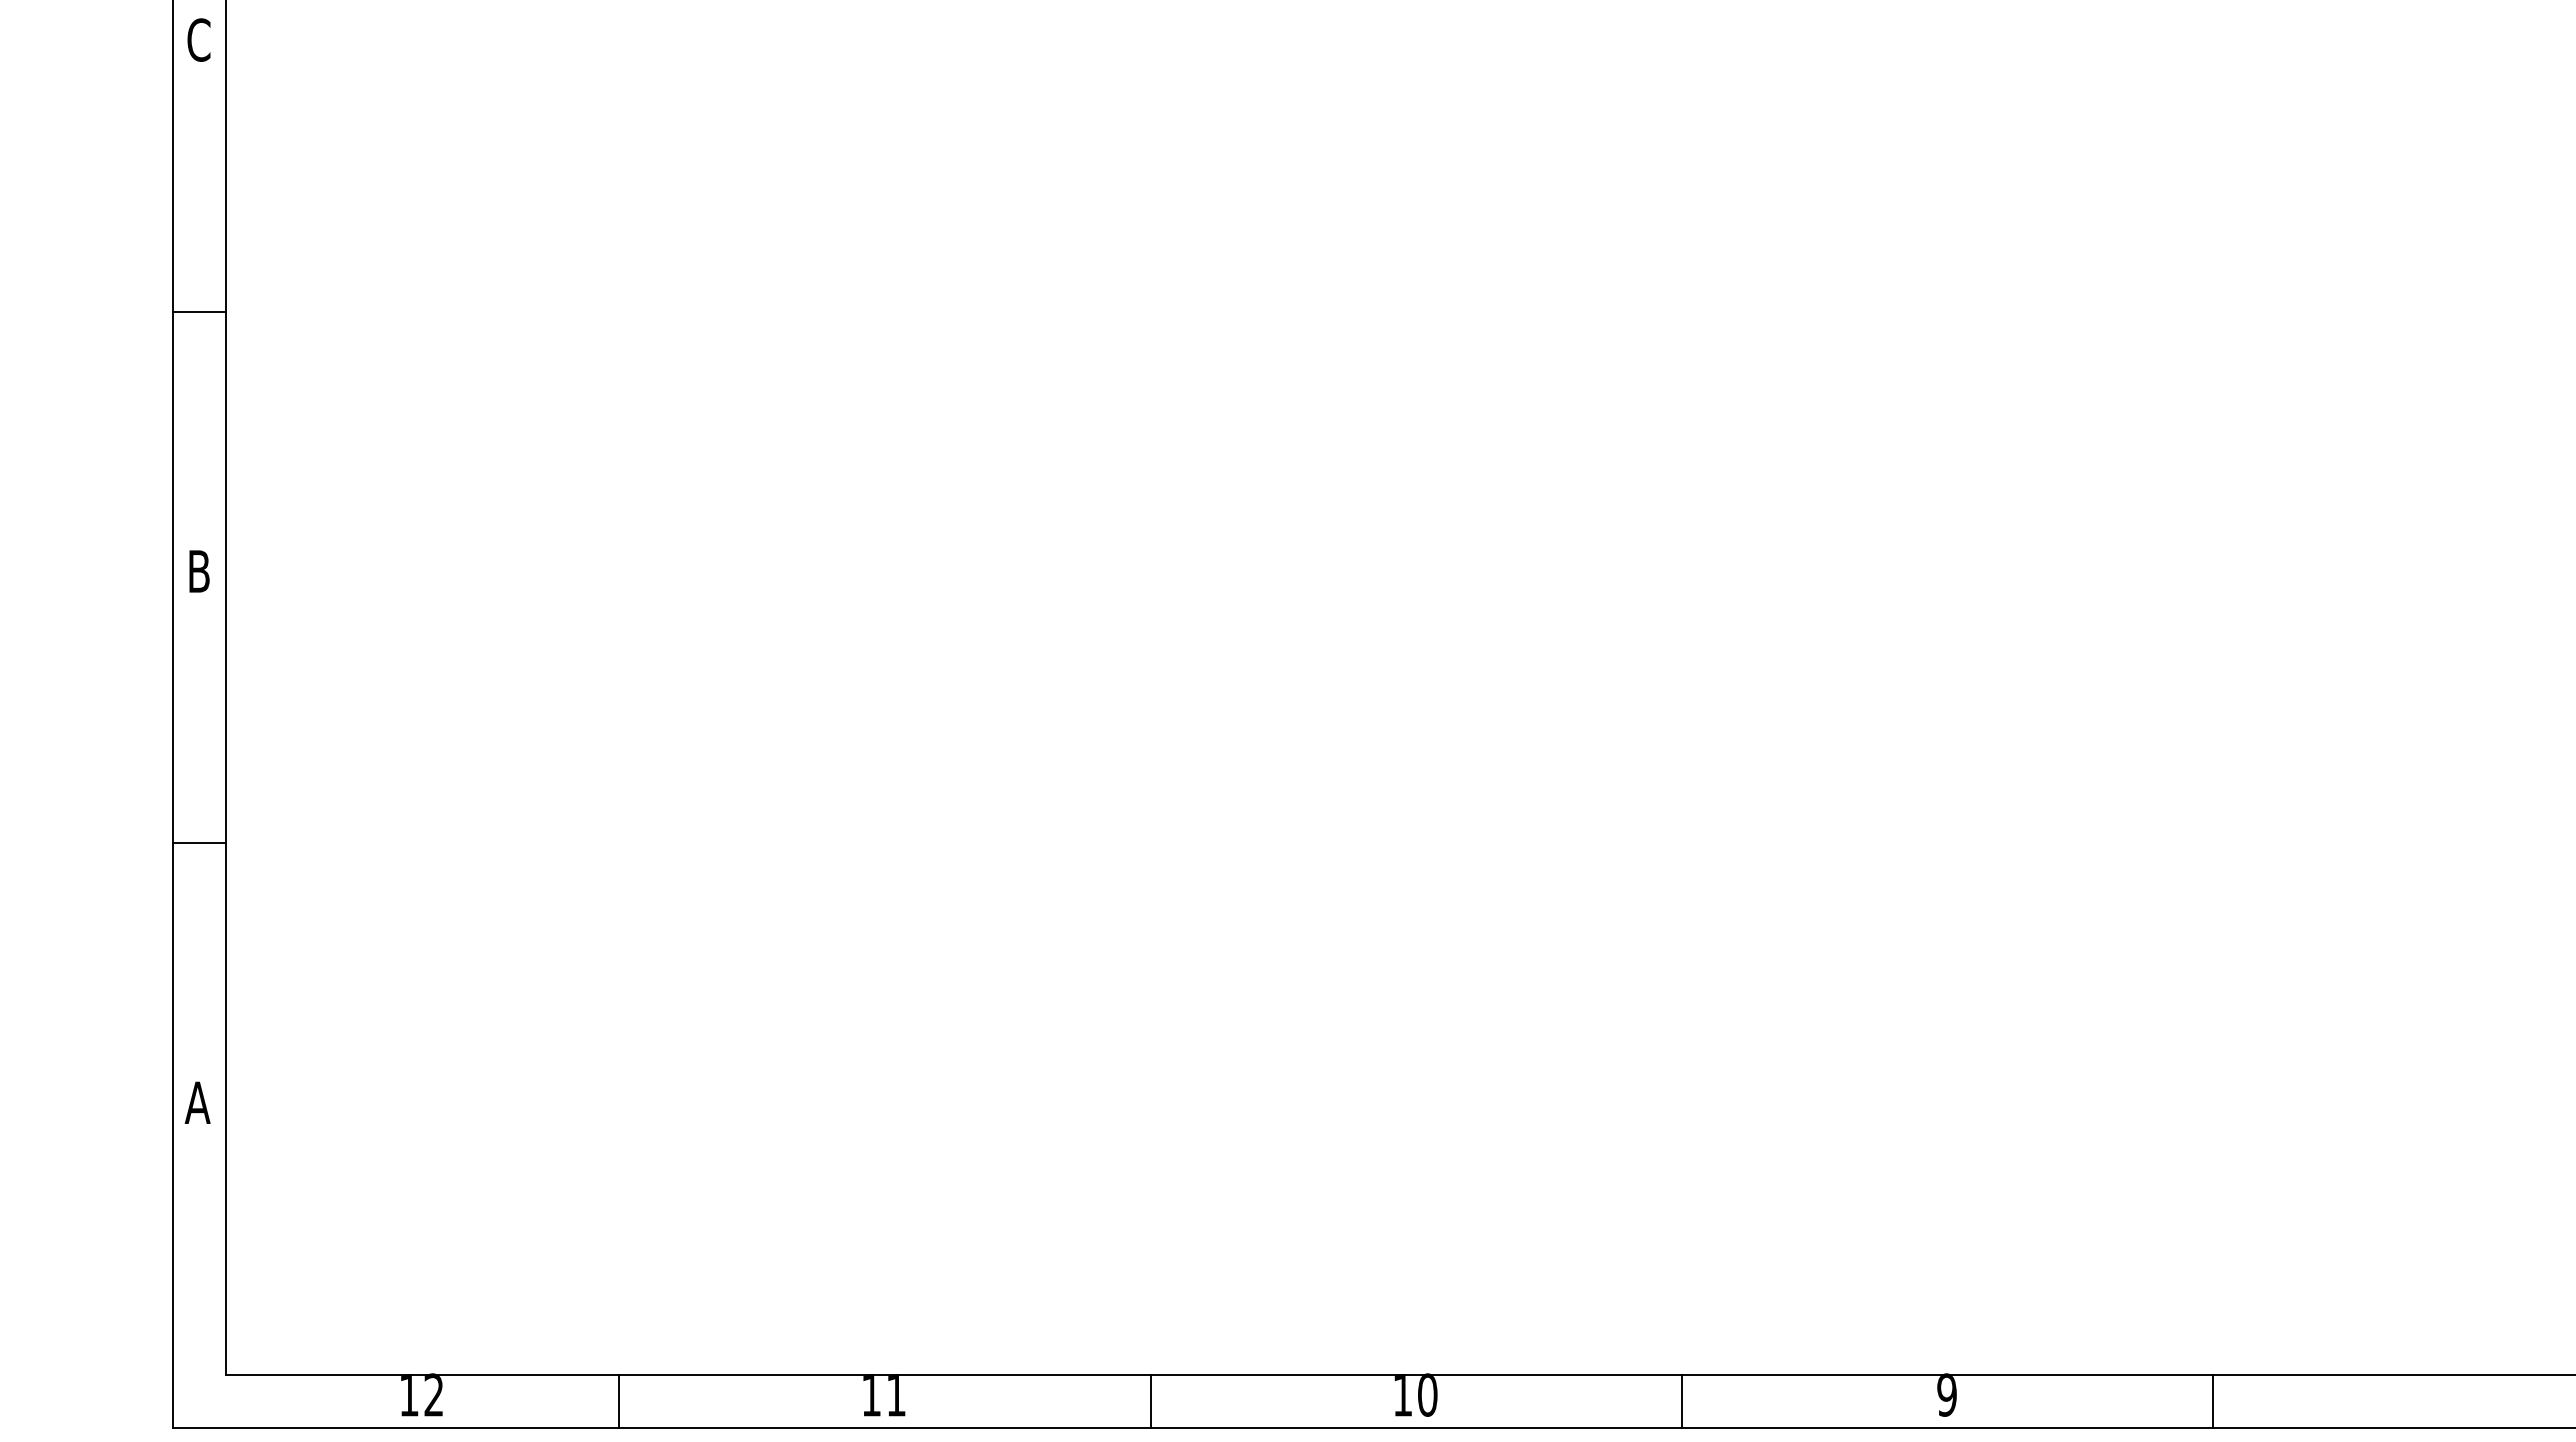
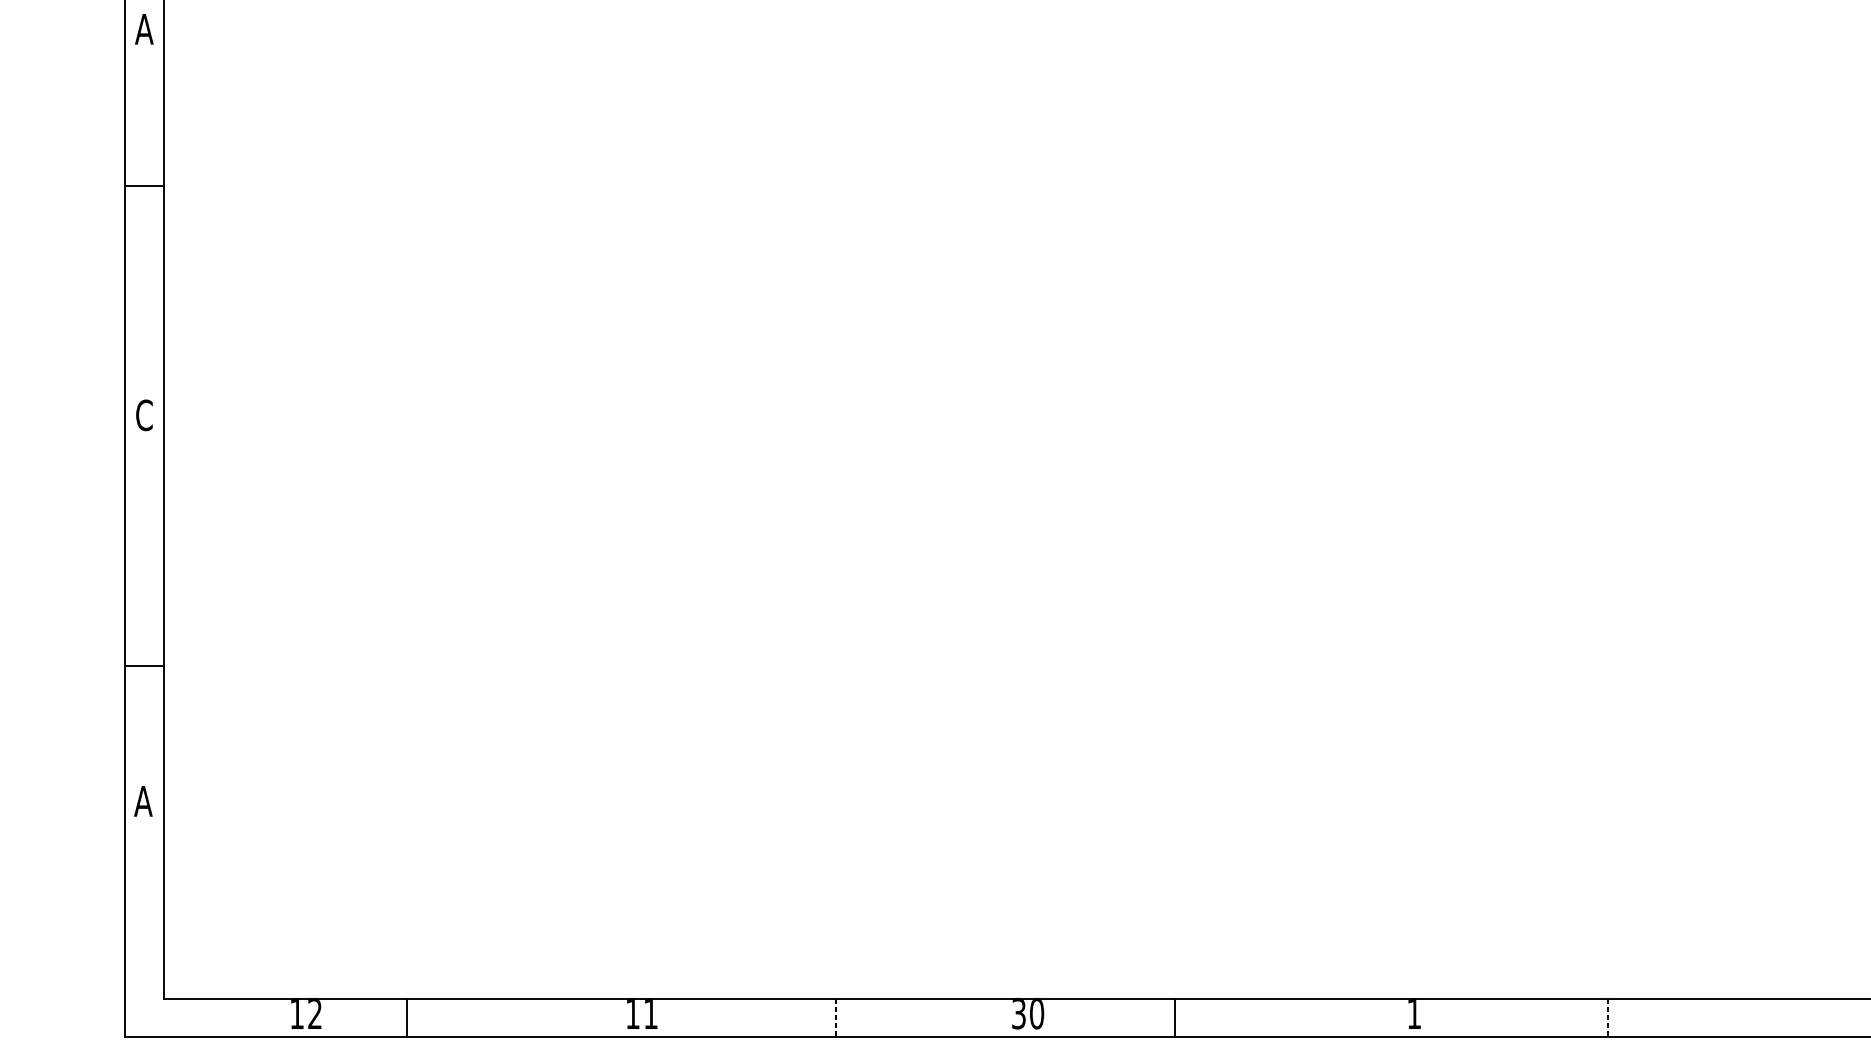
text: (198, 39) -> (143, 28), C -> A
line: (198, 311) -> (143, 185), moved
text: (198, 571) -> (143, 415), B -> C
line: (198, 843) -> (143, 666), moved
text: (1402, 1394) -> (1018, 1013), 10 -> 30
text: (1946, 1394) -> (1413, 1013), 9 -> 1
line: (619, 1400) -> (406, 1017), moved
line: (1681, 1400) -> (1174, 1017), moved
line: (1150, 1401) -> (835, 1018), solid -> dashed
line: (2213, 1401) -> (1607, 1018), solid -> dashed

